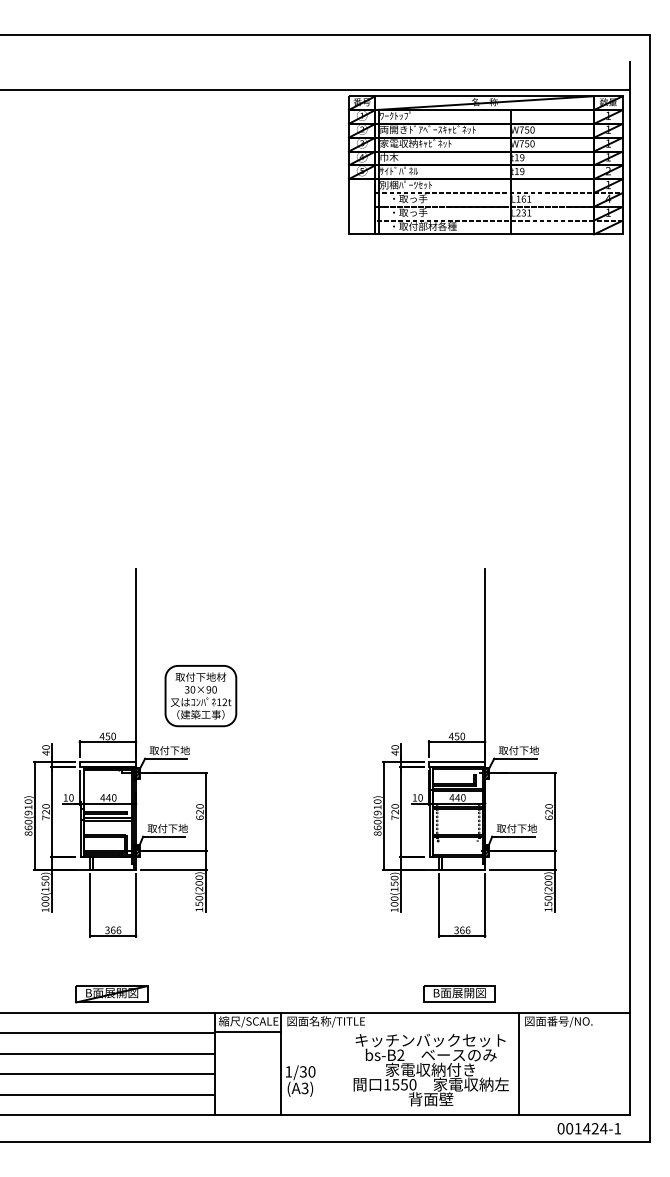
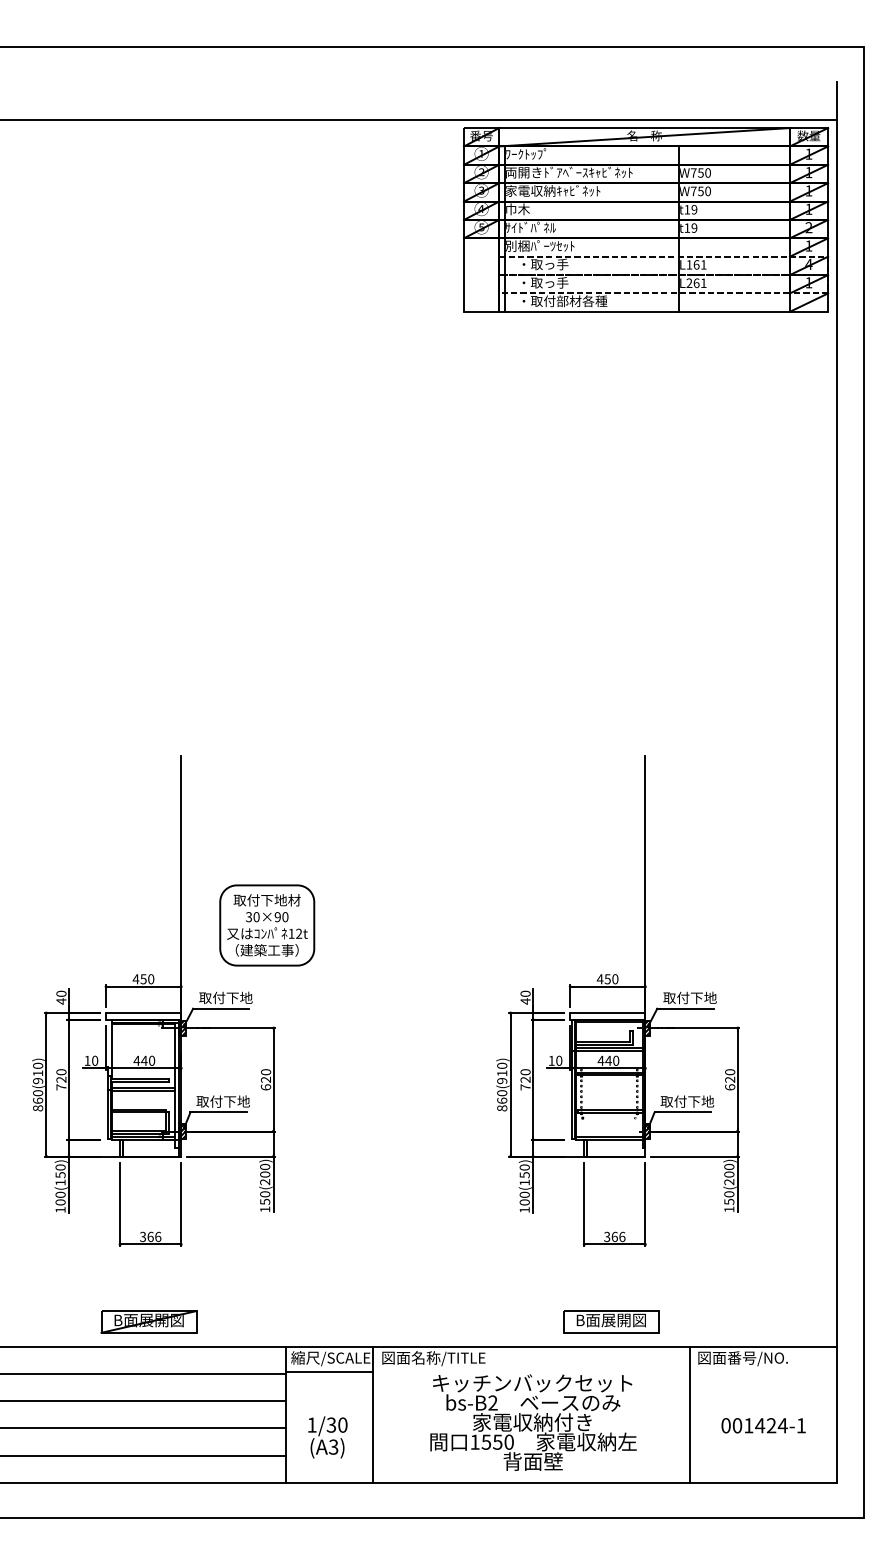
text: (523, 212) -> (696, 282), L231 -> L261
text: (431, 1069) -> (533, 1422), moved
text: (300, 1081) -> (327, 1437), moved
text: (589, 1128) -> (763, 1425), moved

